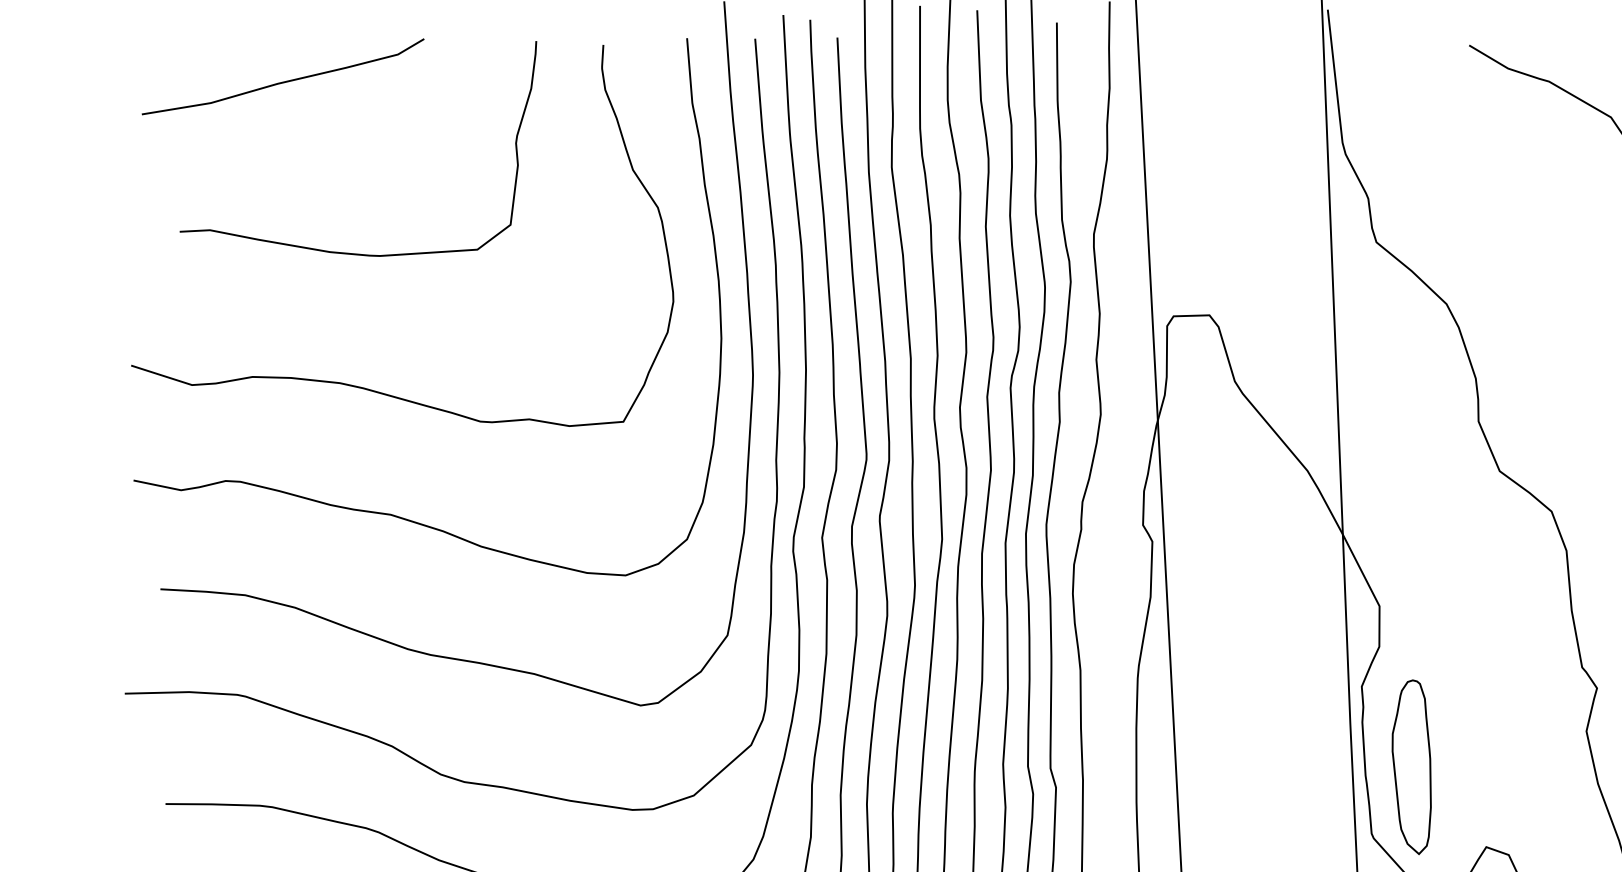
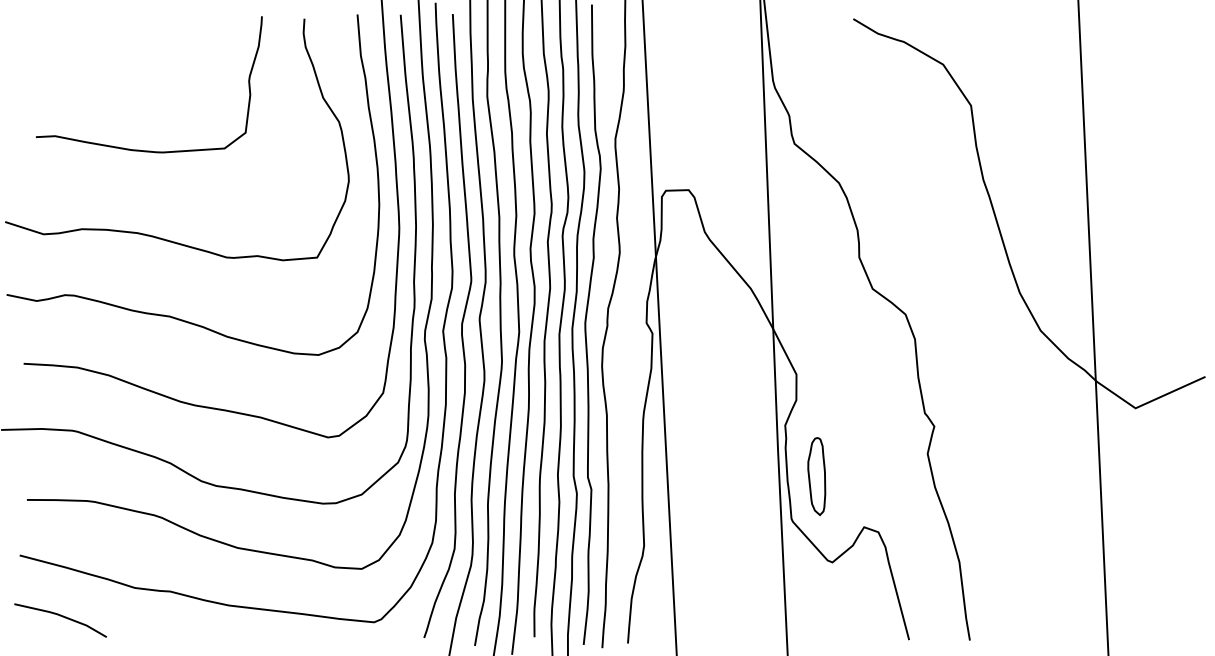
curve: (283, 80) -> (101, 41), removed
part: (1411, 767) -> (816, 476), size x0.7

